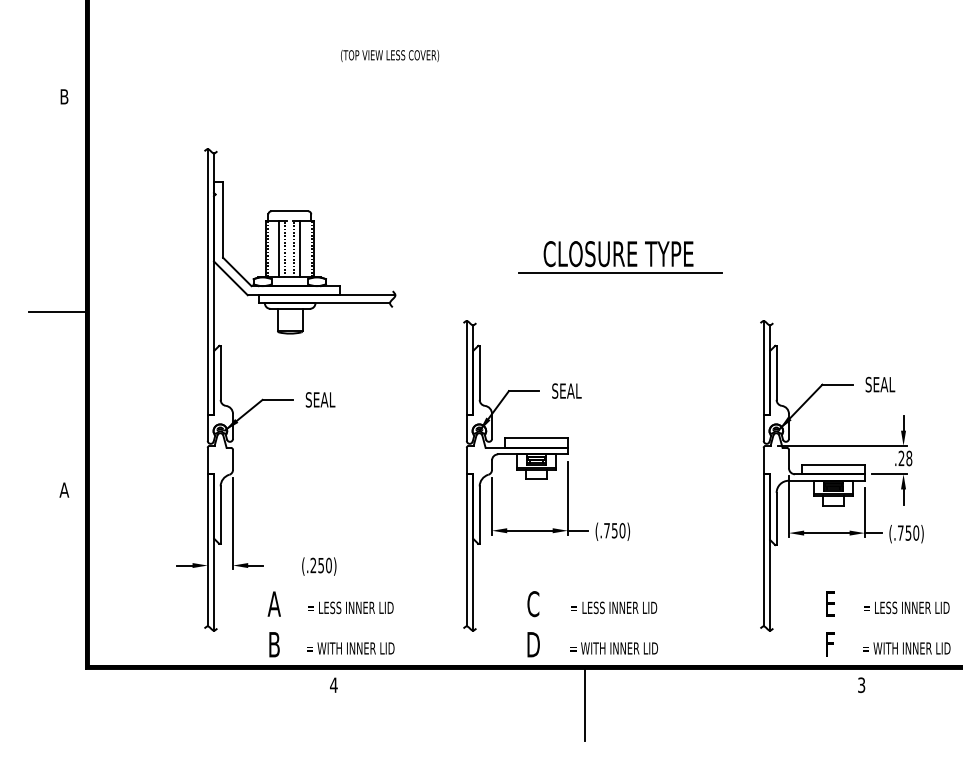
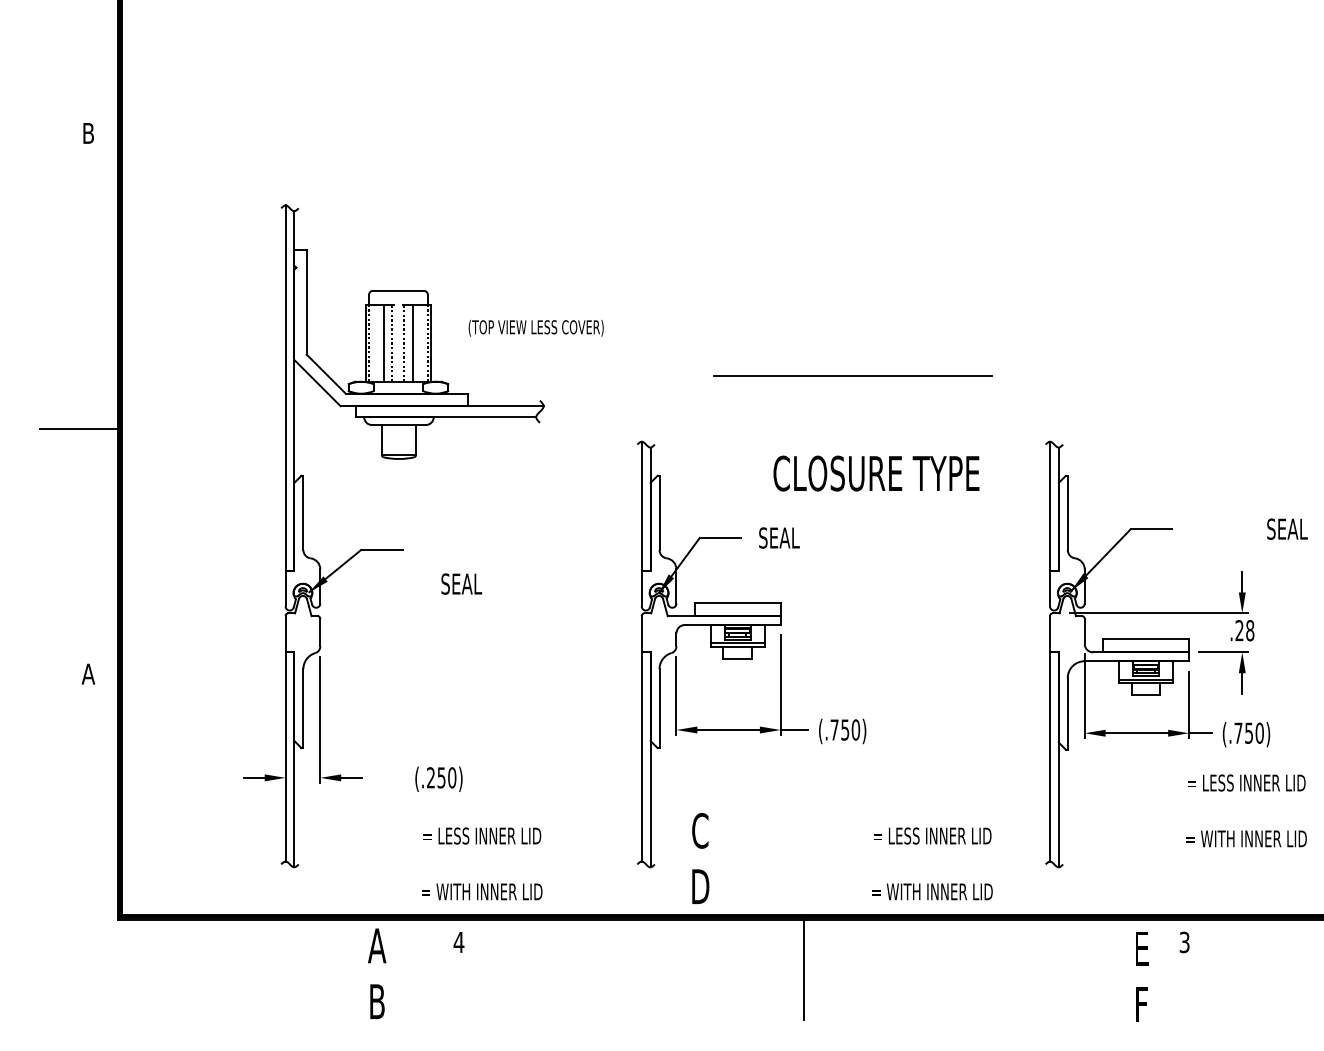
text: (389, 55) -> (535, 327), moved
text: (618, 253) -> (876, 473), moved
text: (880, 384) -> (1287, 528), moved
text: (320, 399) -> (461, 583), moved
text: (274, 624) -> (377, 973), moved
text: (533, 624) -> (700, 858), moved
text: (830, 624) -> (1142, 976), moved
text: (614, 627) -> (932, 863), moved
text: (906, 627) -> (1246, 810), moved

